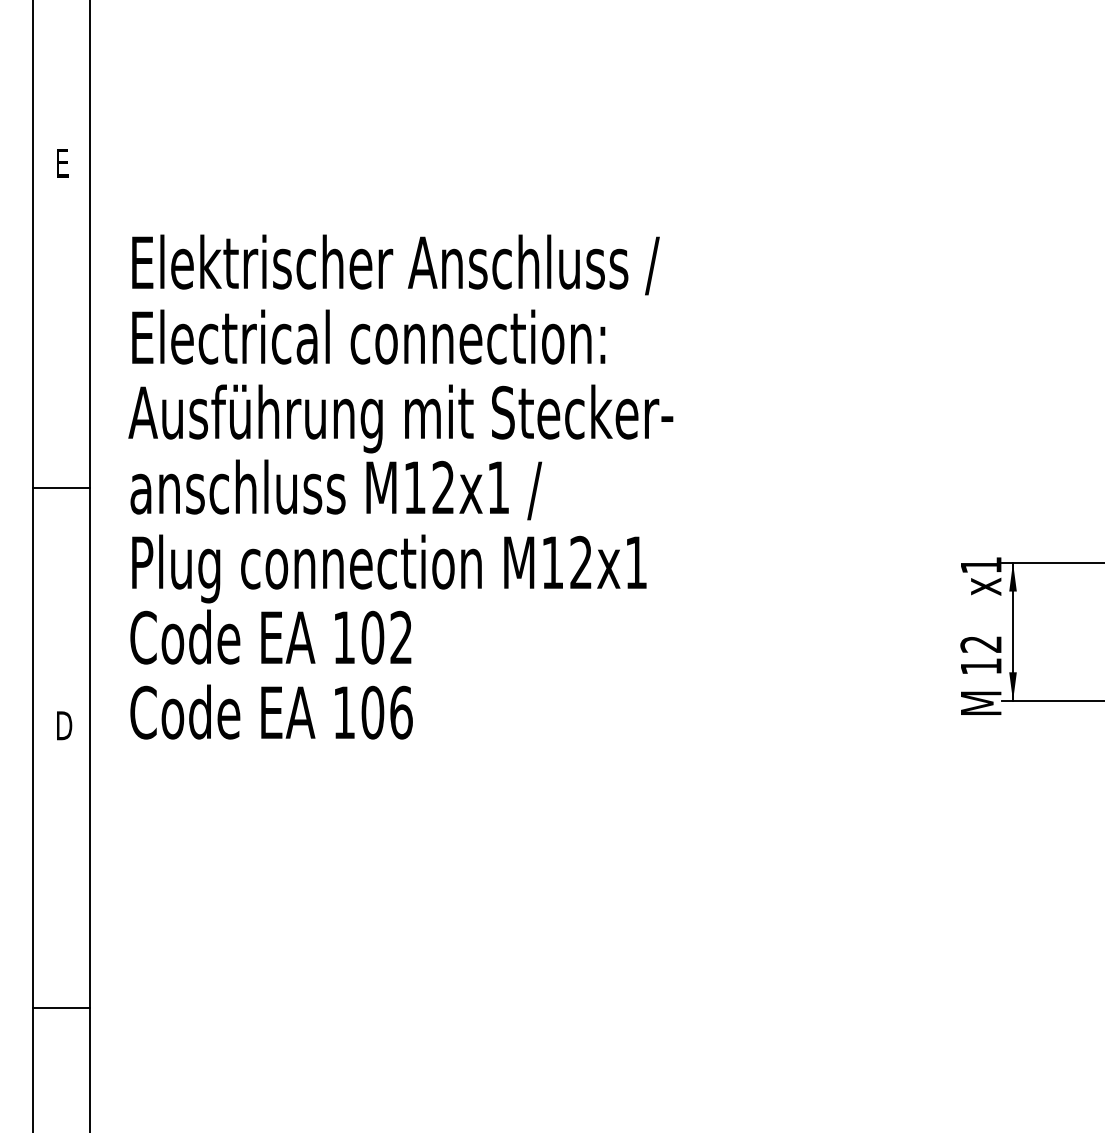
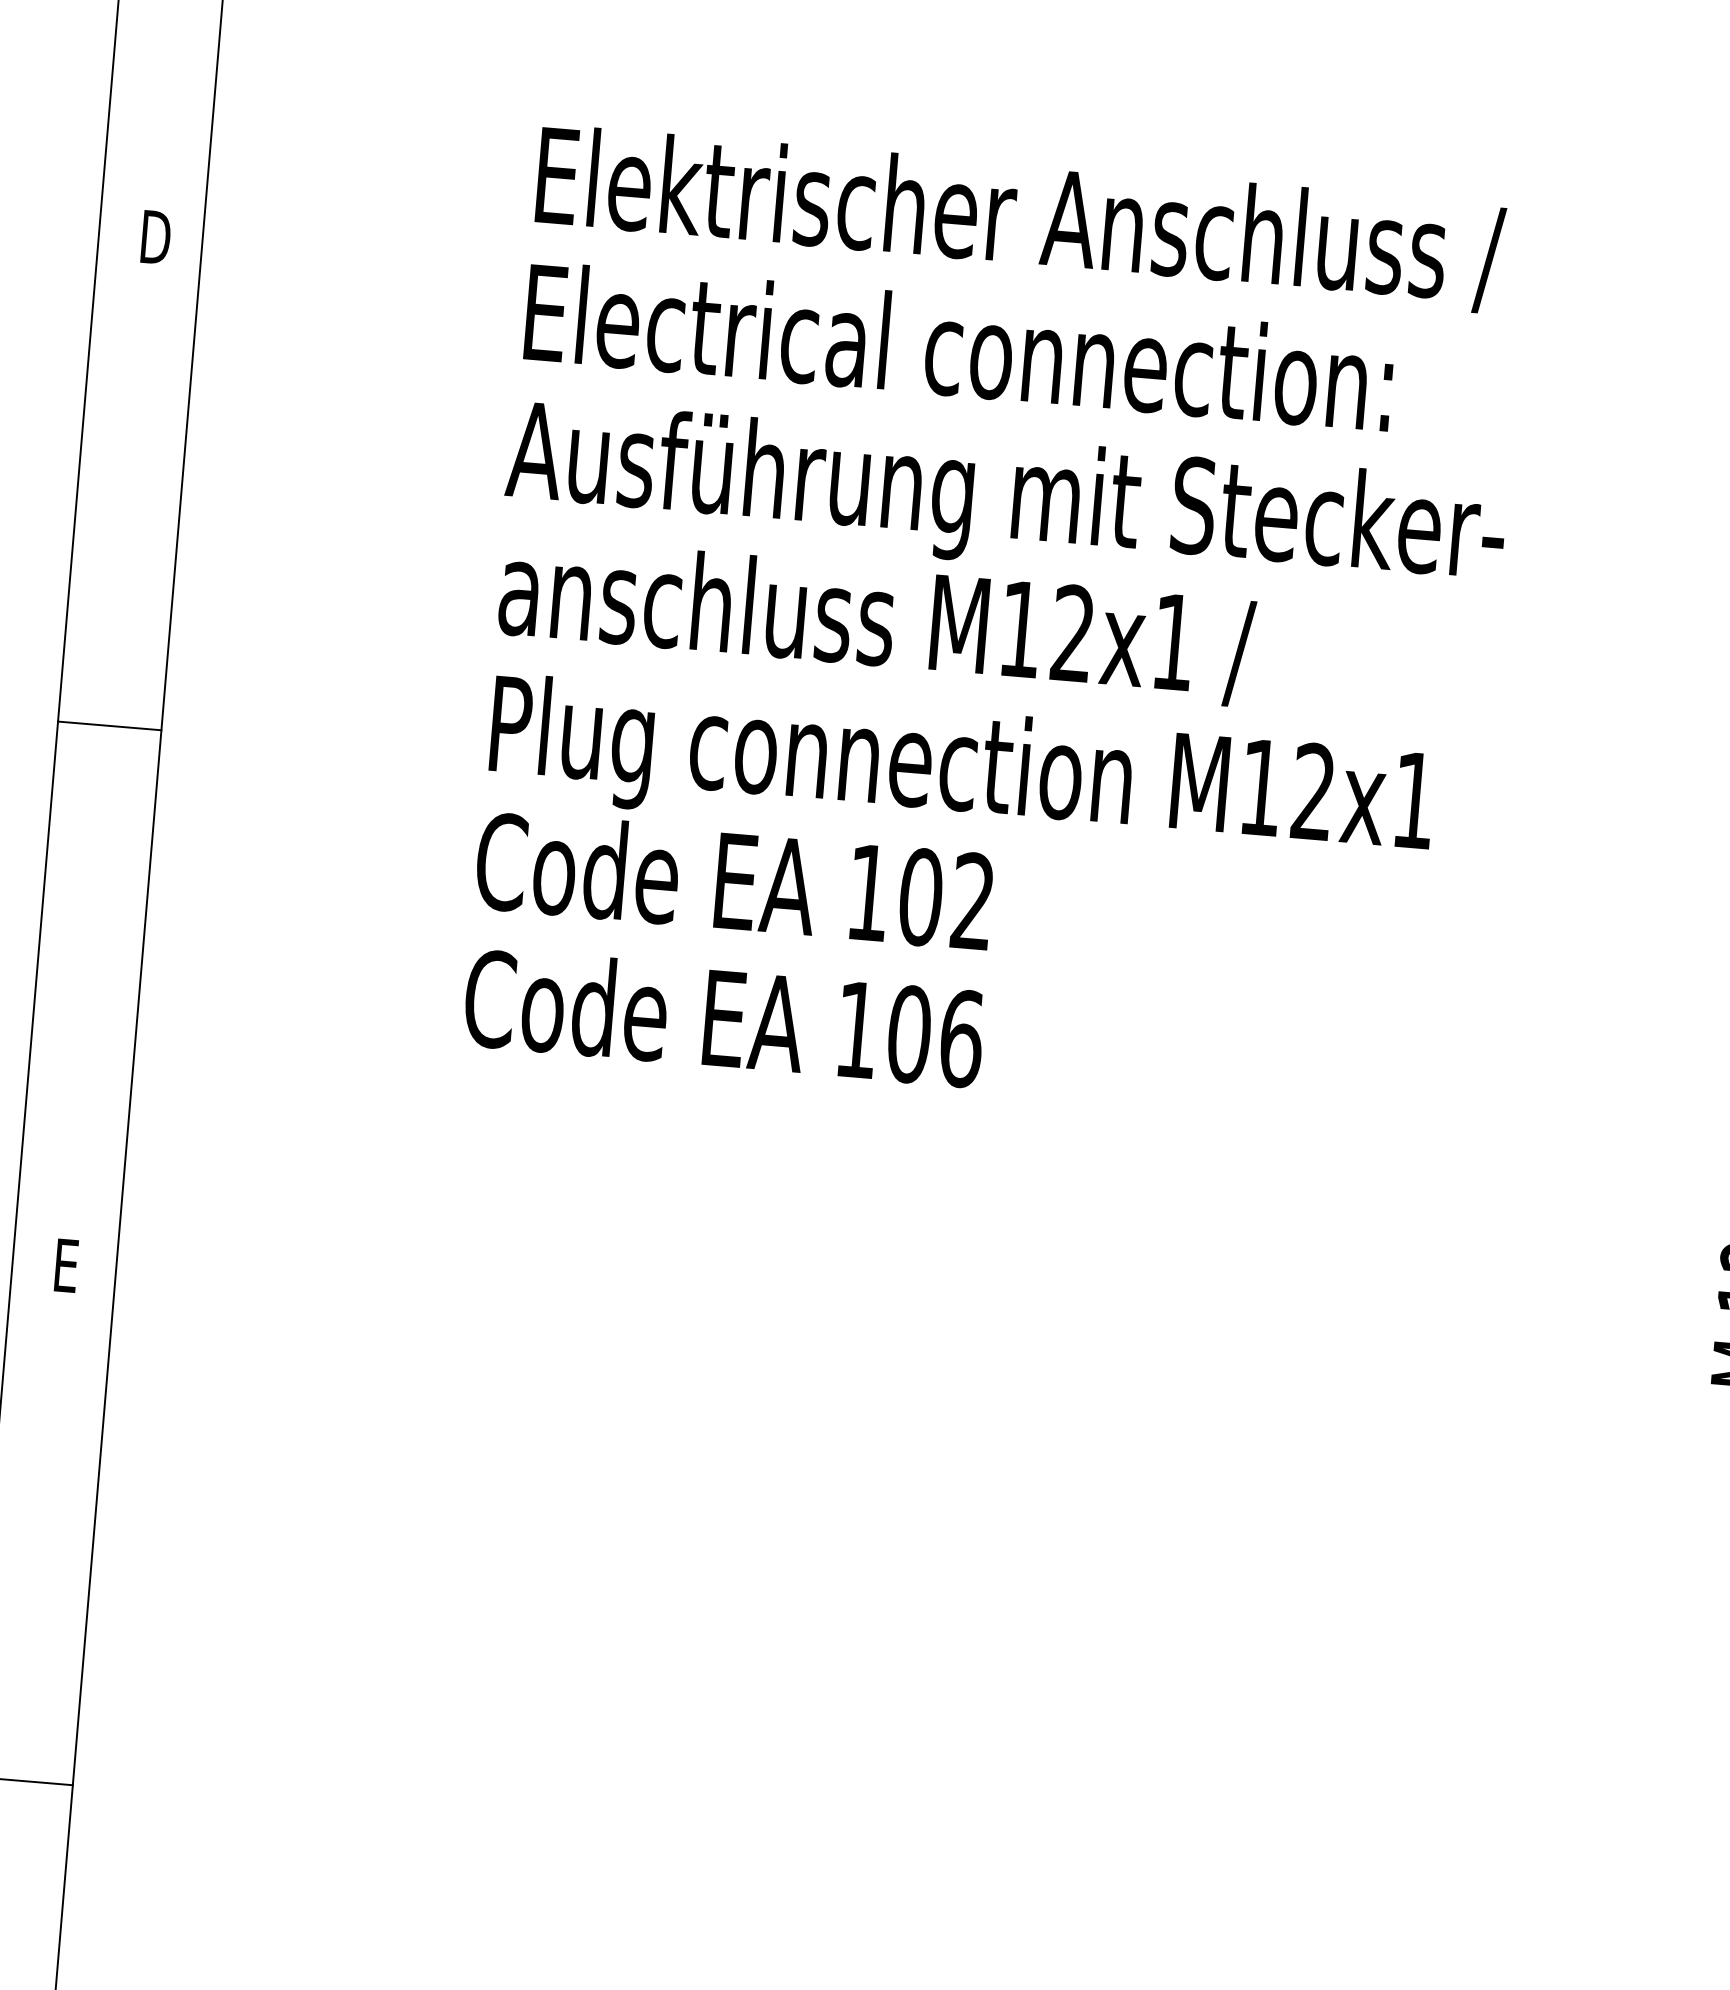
text: (64, 163) -> (156, 237), E -> D
text: (400, 486) -> (994, 624), moved
line: (61, 487) -> (109, 725), moved
text: (64, 725) -> (69, 1265), D -> E

